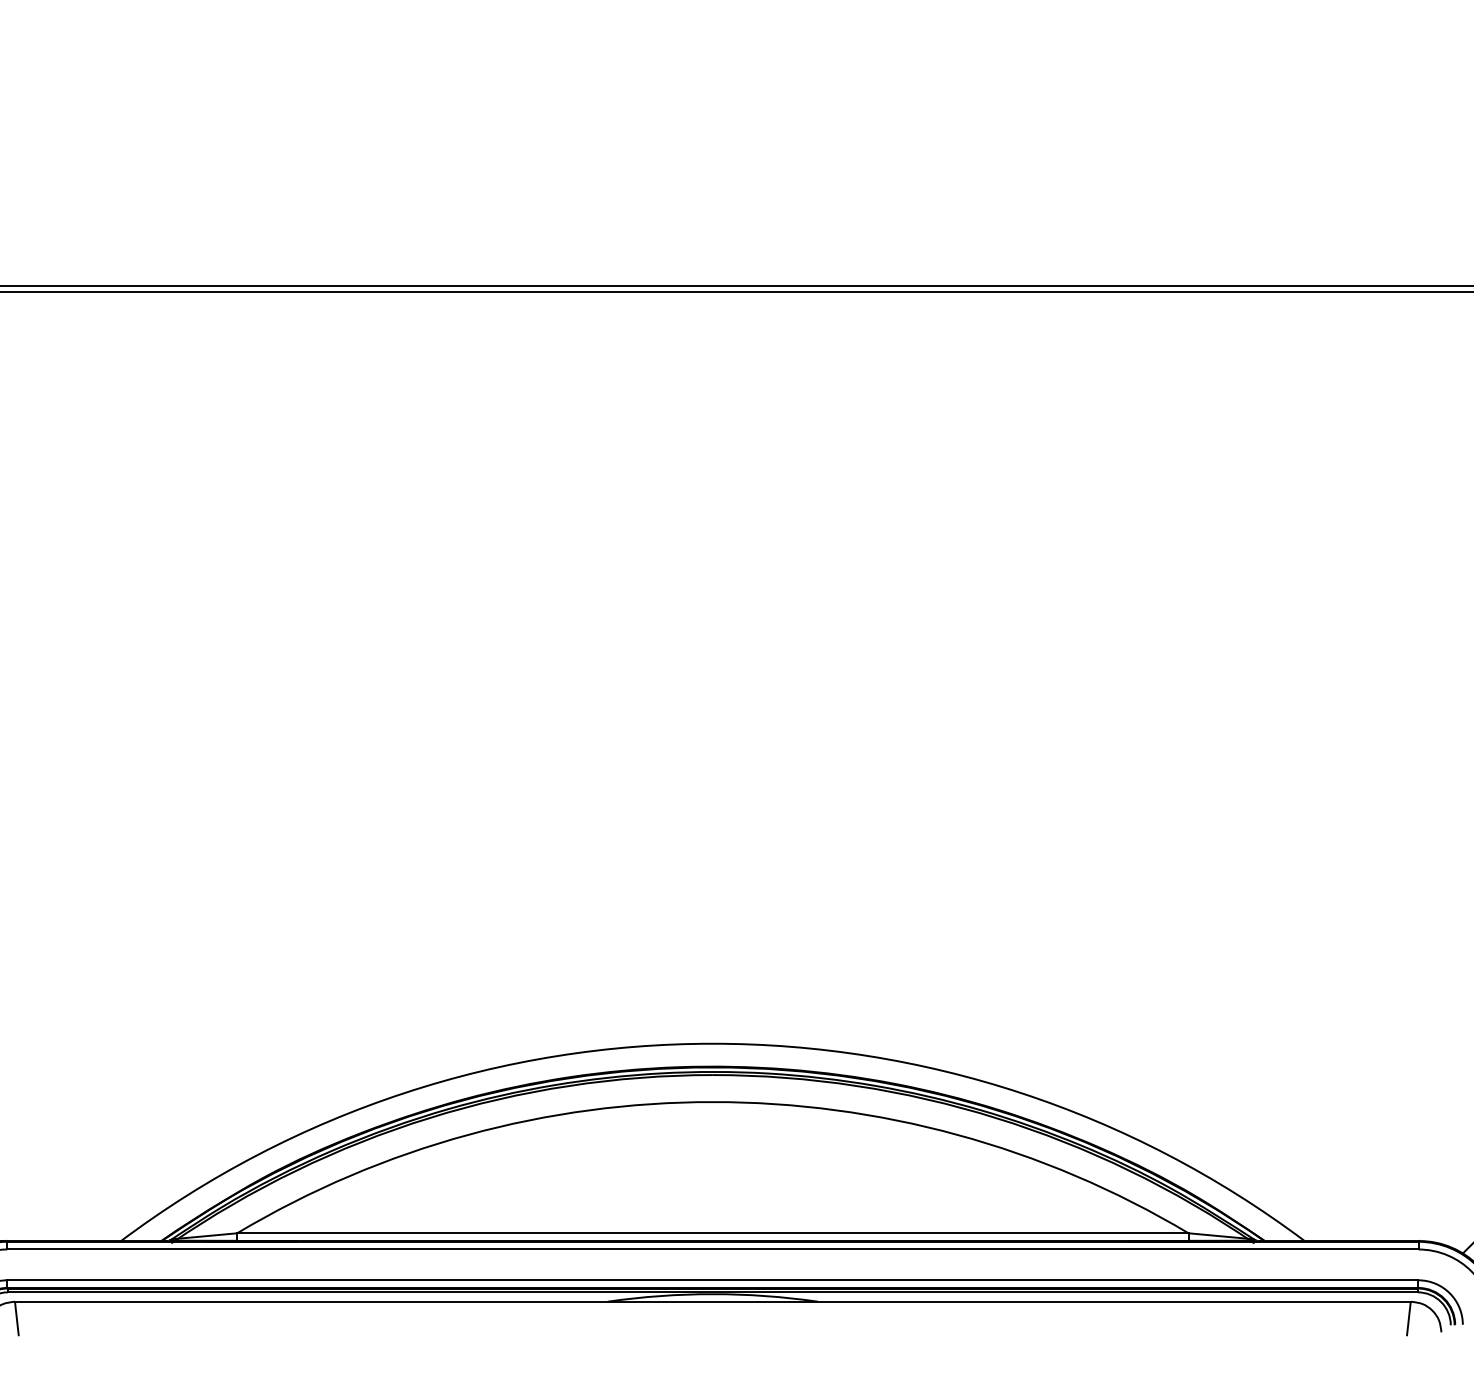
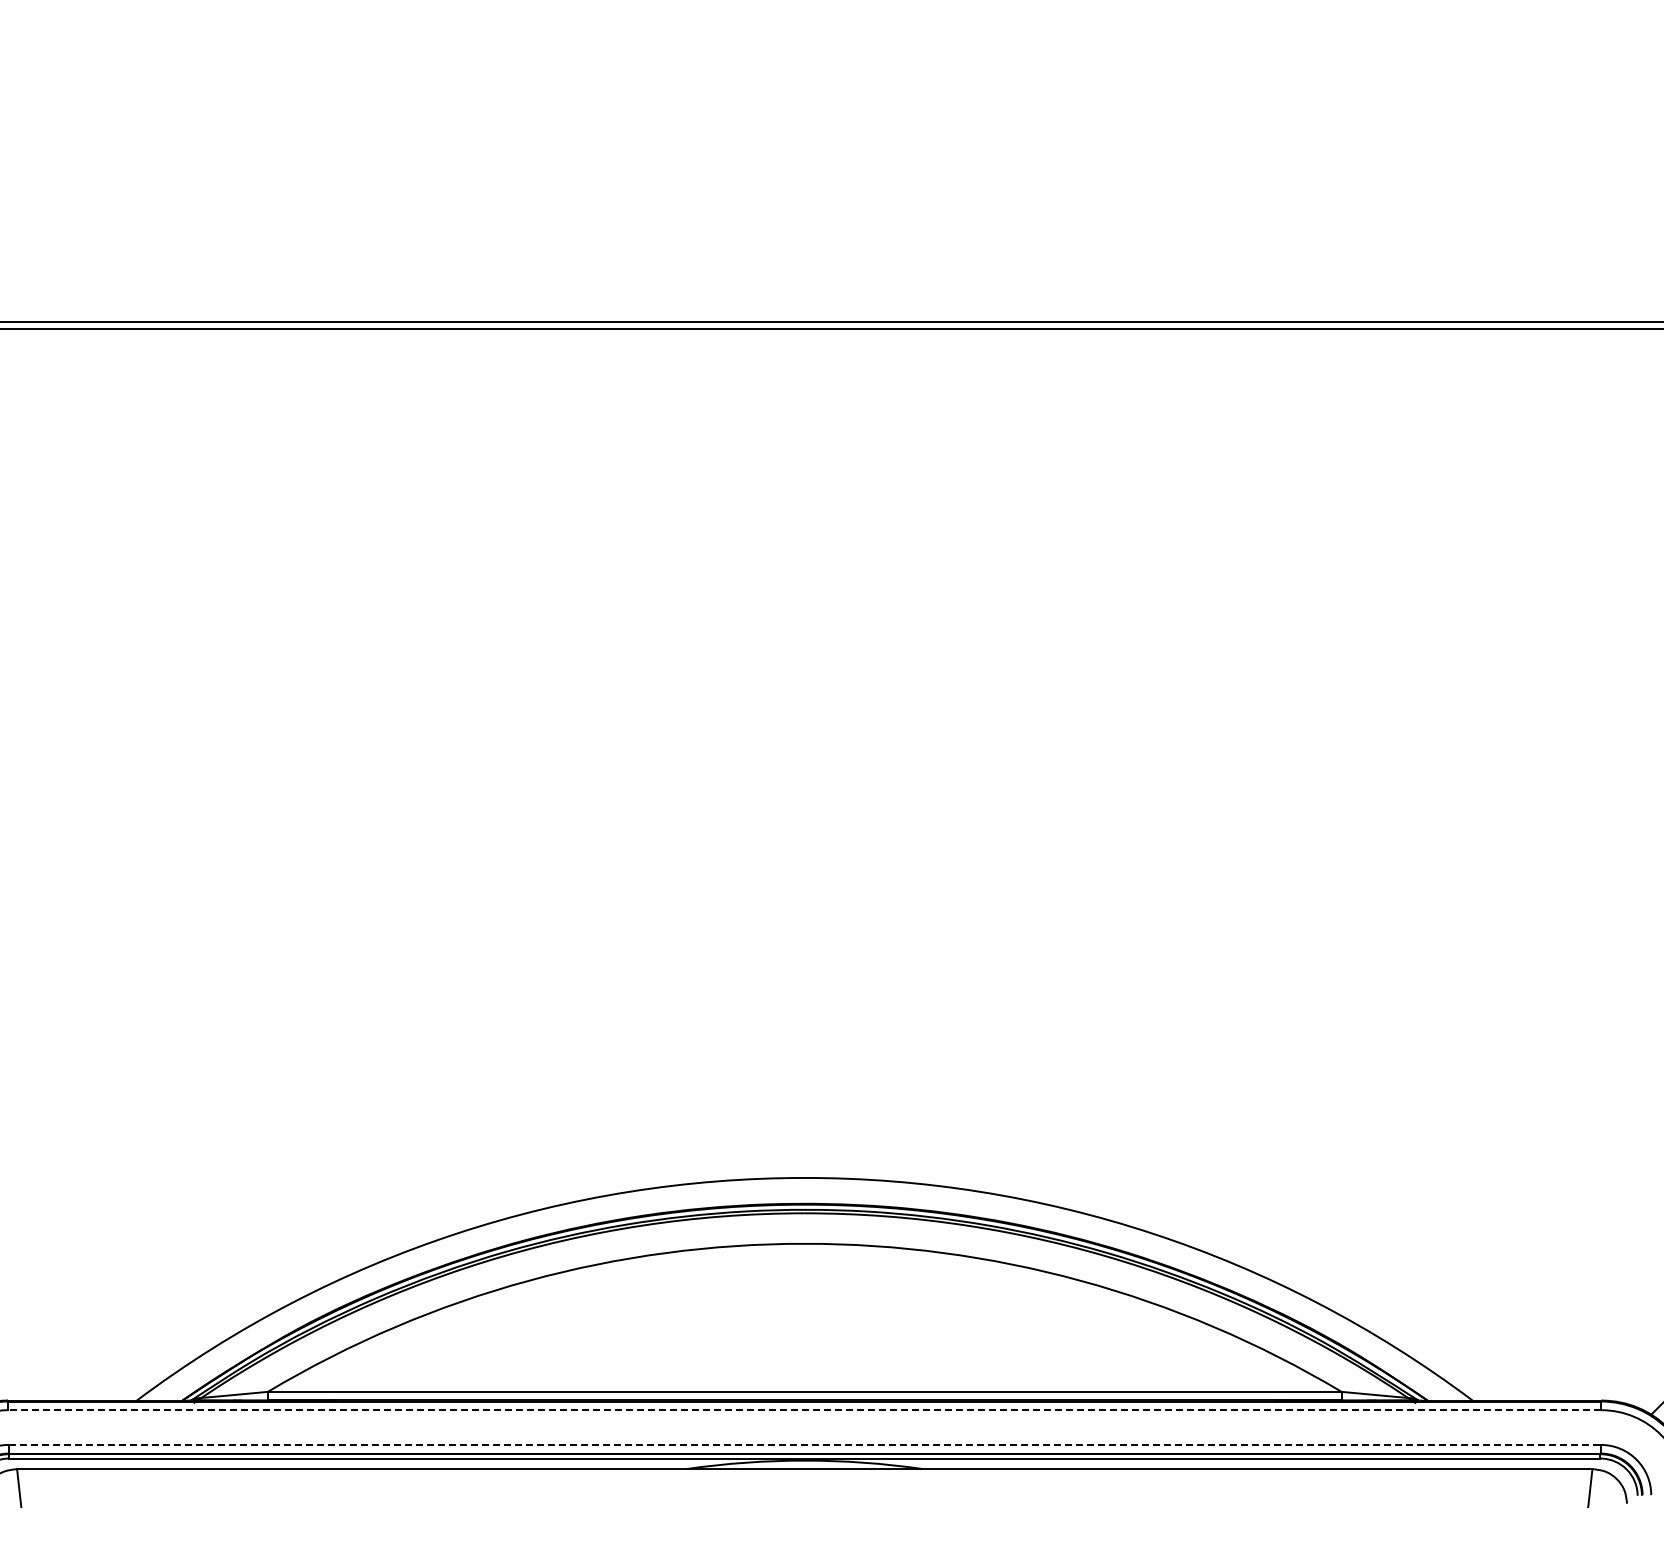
line: (712, 1249) -> (804, 1410), solid -> dashed
line: (713, 1279) -> (805, 1444), solid -> dashed

